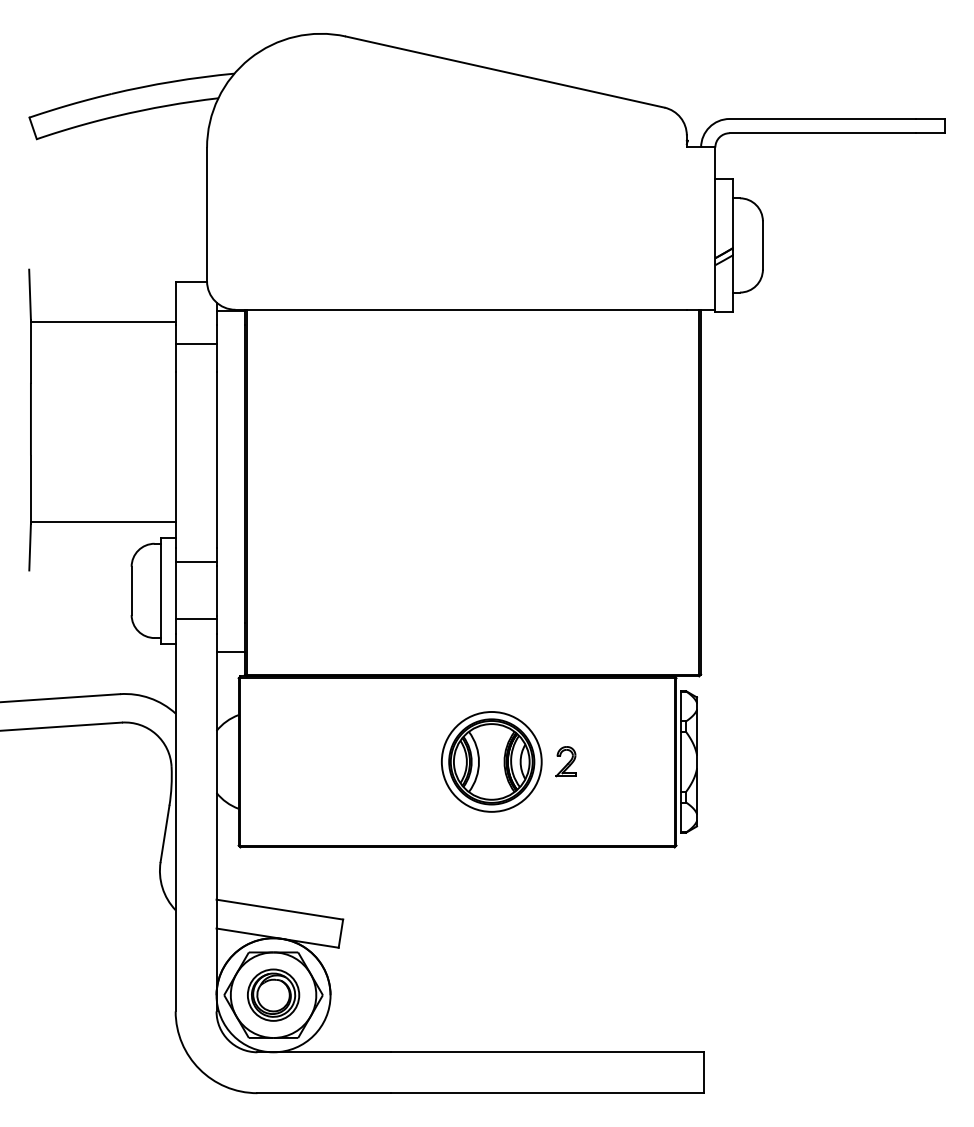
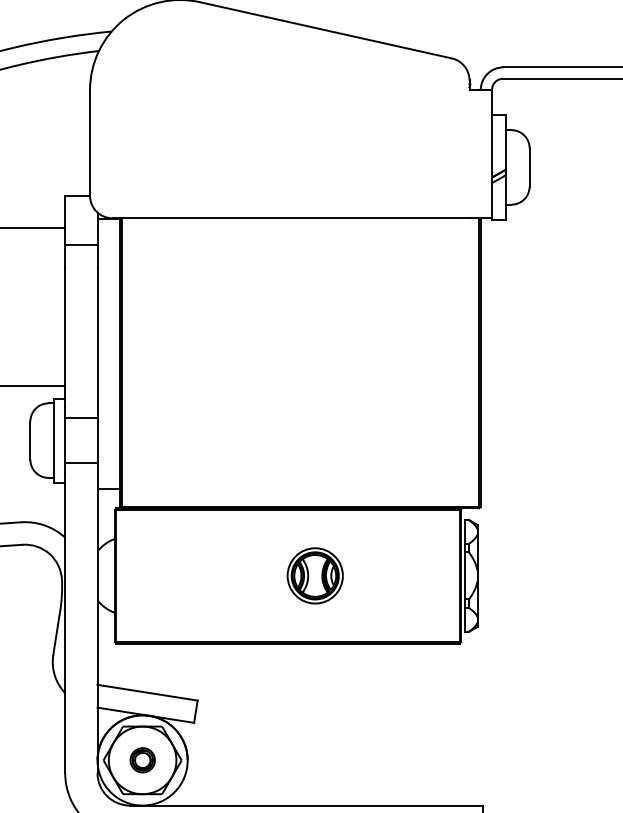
part: (491, 761) -> (314, 575), size x0.7
part: (565, 761) -> (373, 575), removed
part: (273, 994) -> (142, 759), size x0.6

